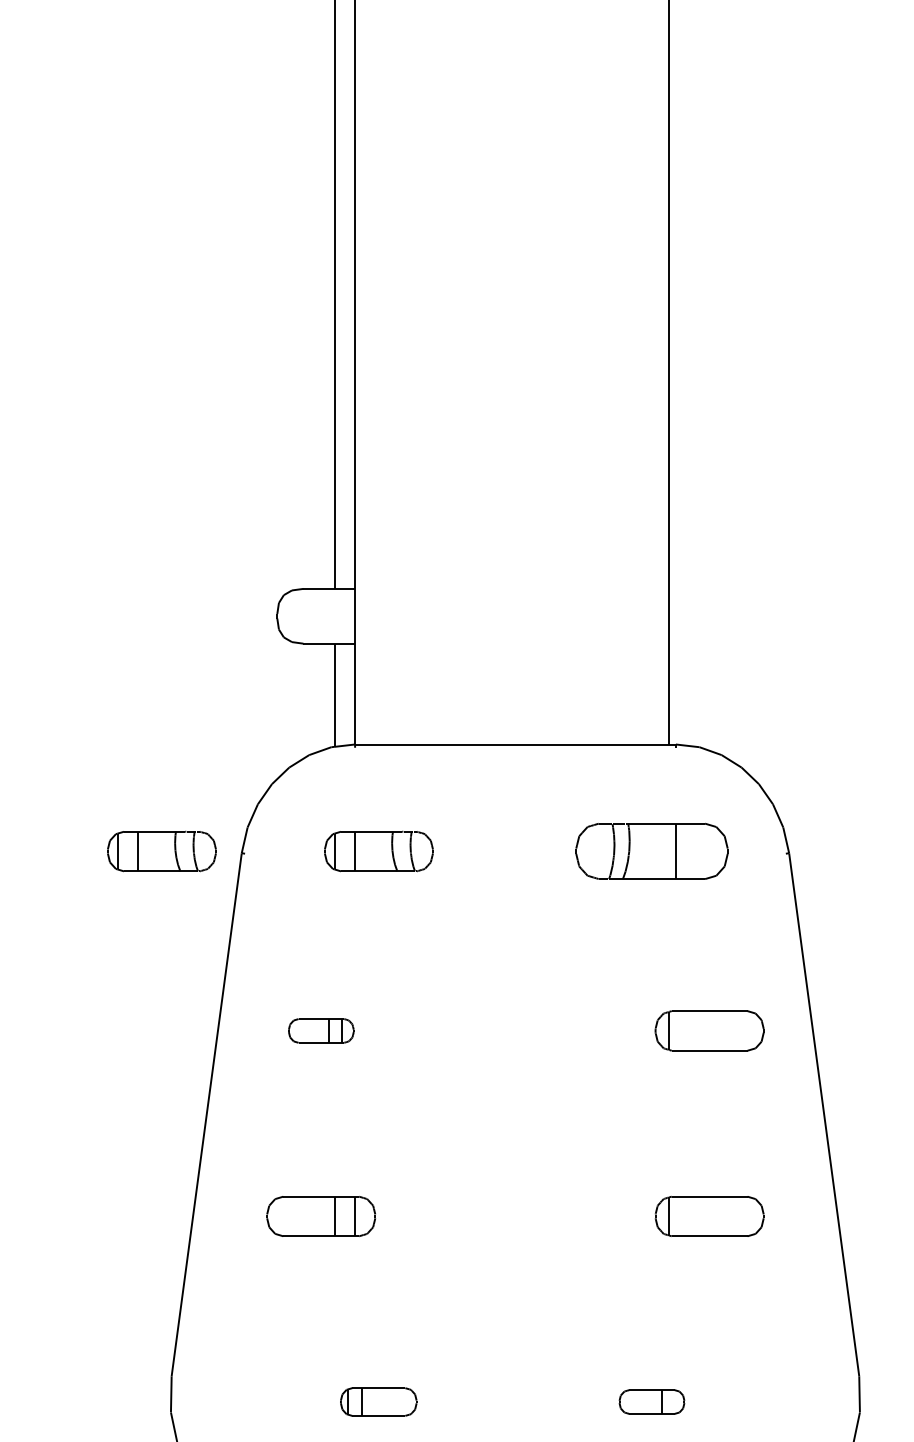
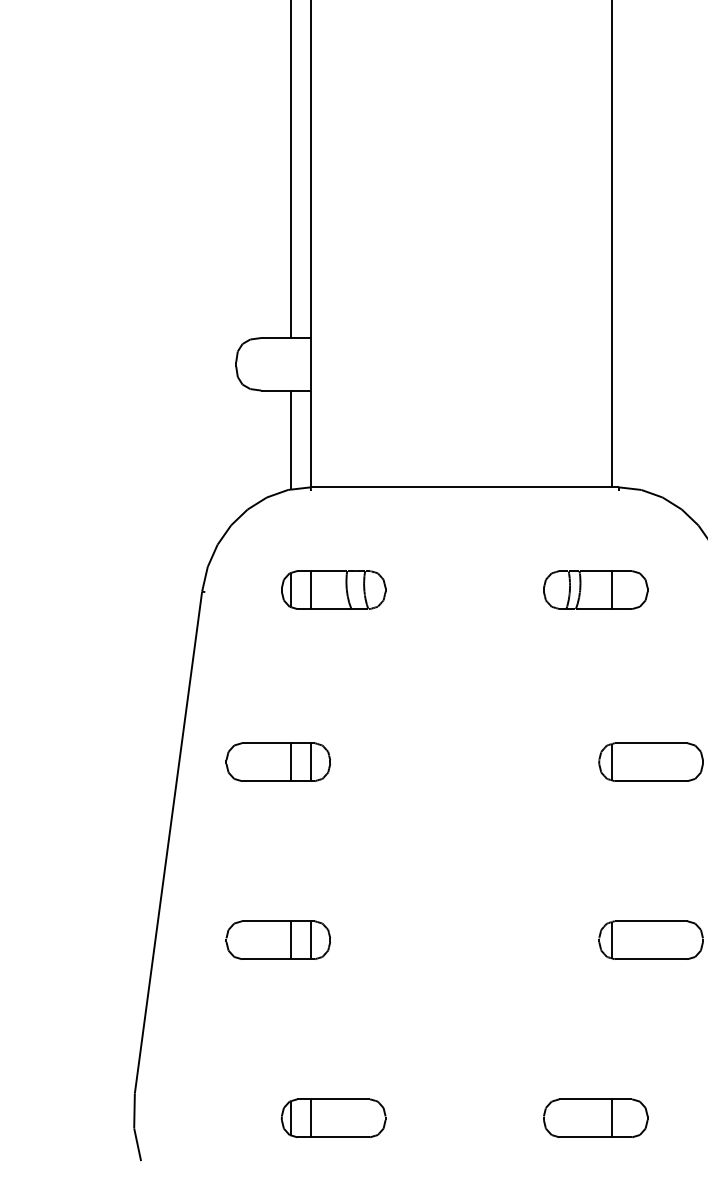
part: (161, 851) -> (125, 590), removed
part: (651, 851) -> (595, 590), size x0.71
part: (321, 1030) -> (278, 761), size x1.67
part: (378, 1401) -> (333, 1117), size x1.43
part: (651, 1401) -> (595, 1117), size x1.67

